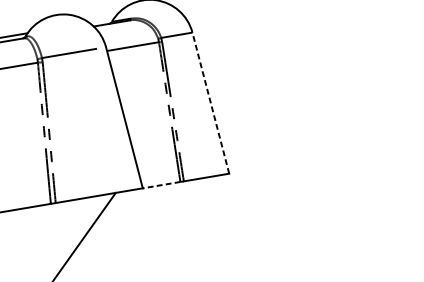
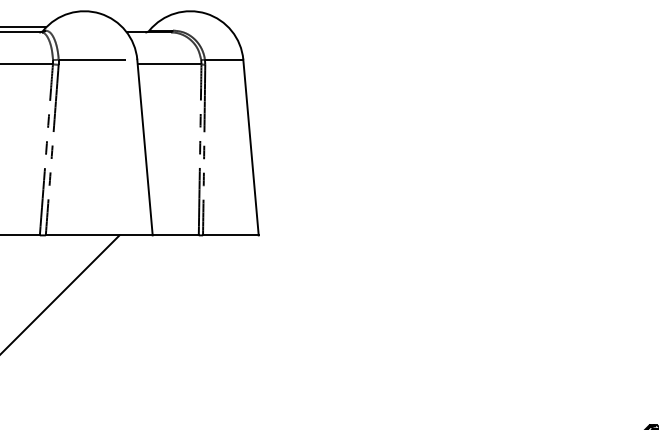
line: (210, 103) -> (250, 147), dashed -> solid
line: (161, 185) -> (175, 235), dashed -> solid

